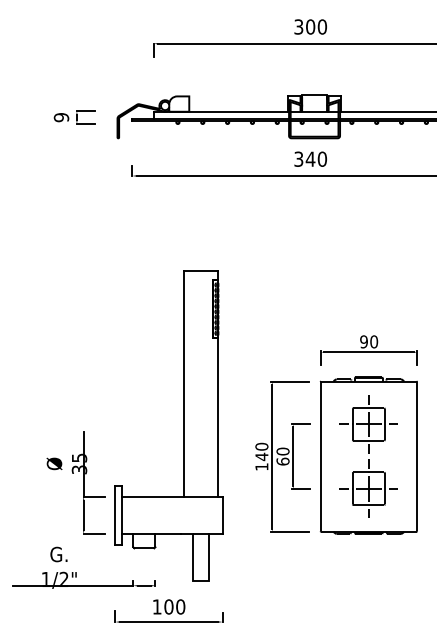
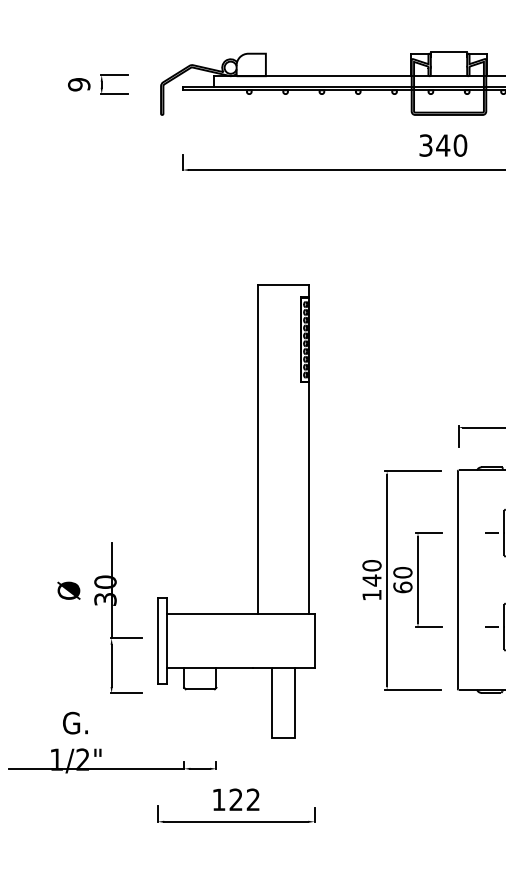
part: (183, 425) -> (257, 509), moved
text: (79, 457) -> (105, 581), 35 -> 30
text: (174, 606) -> (244, 799), 100 -> 122

